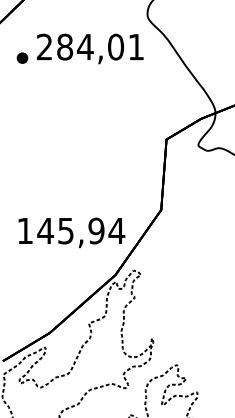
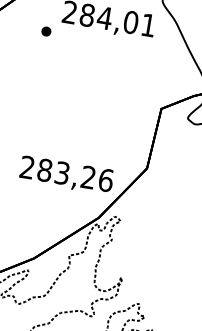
part: (22, 57) -> (46, 30), moved
text: (71, 230) -> (67, 173), 145,94 -> 283,26

